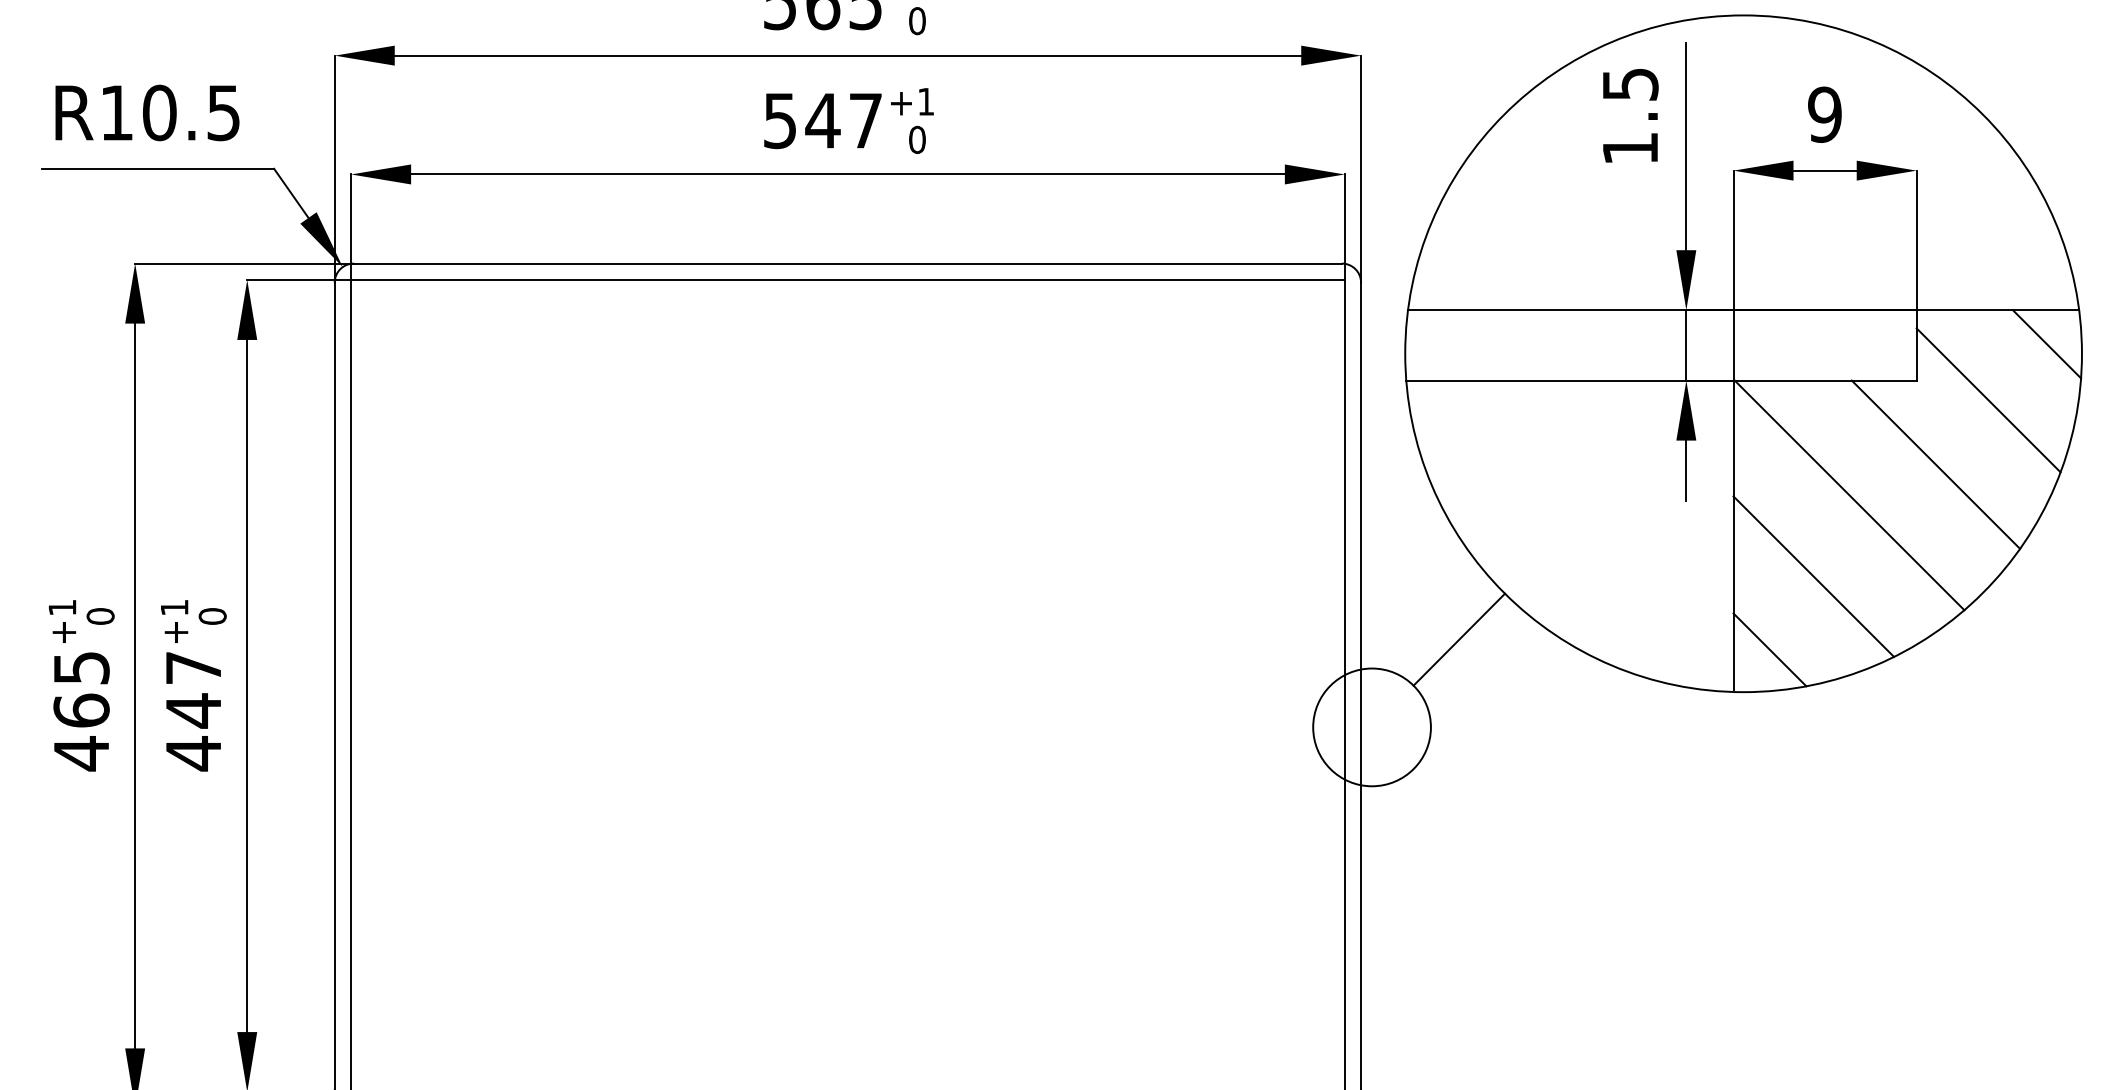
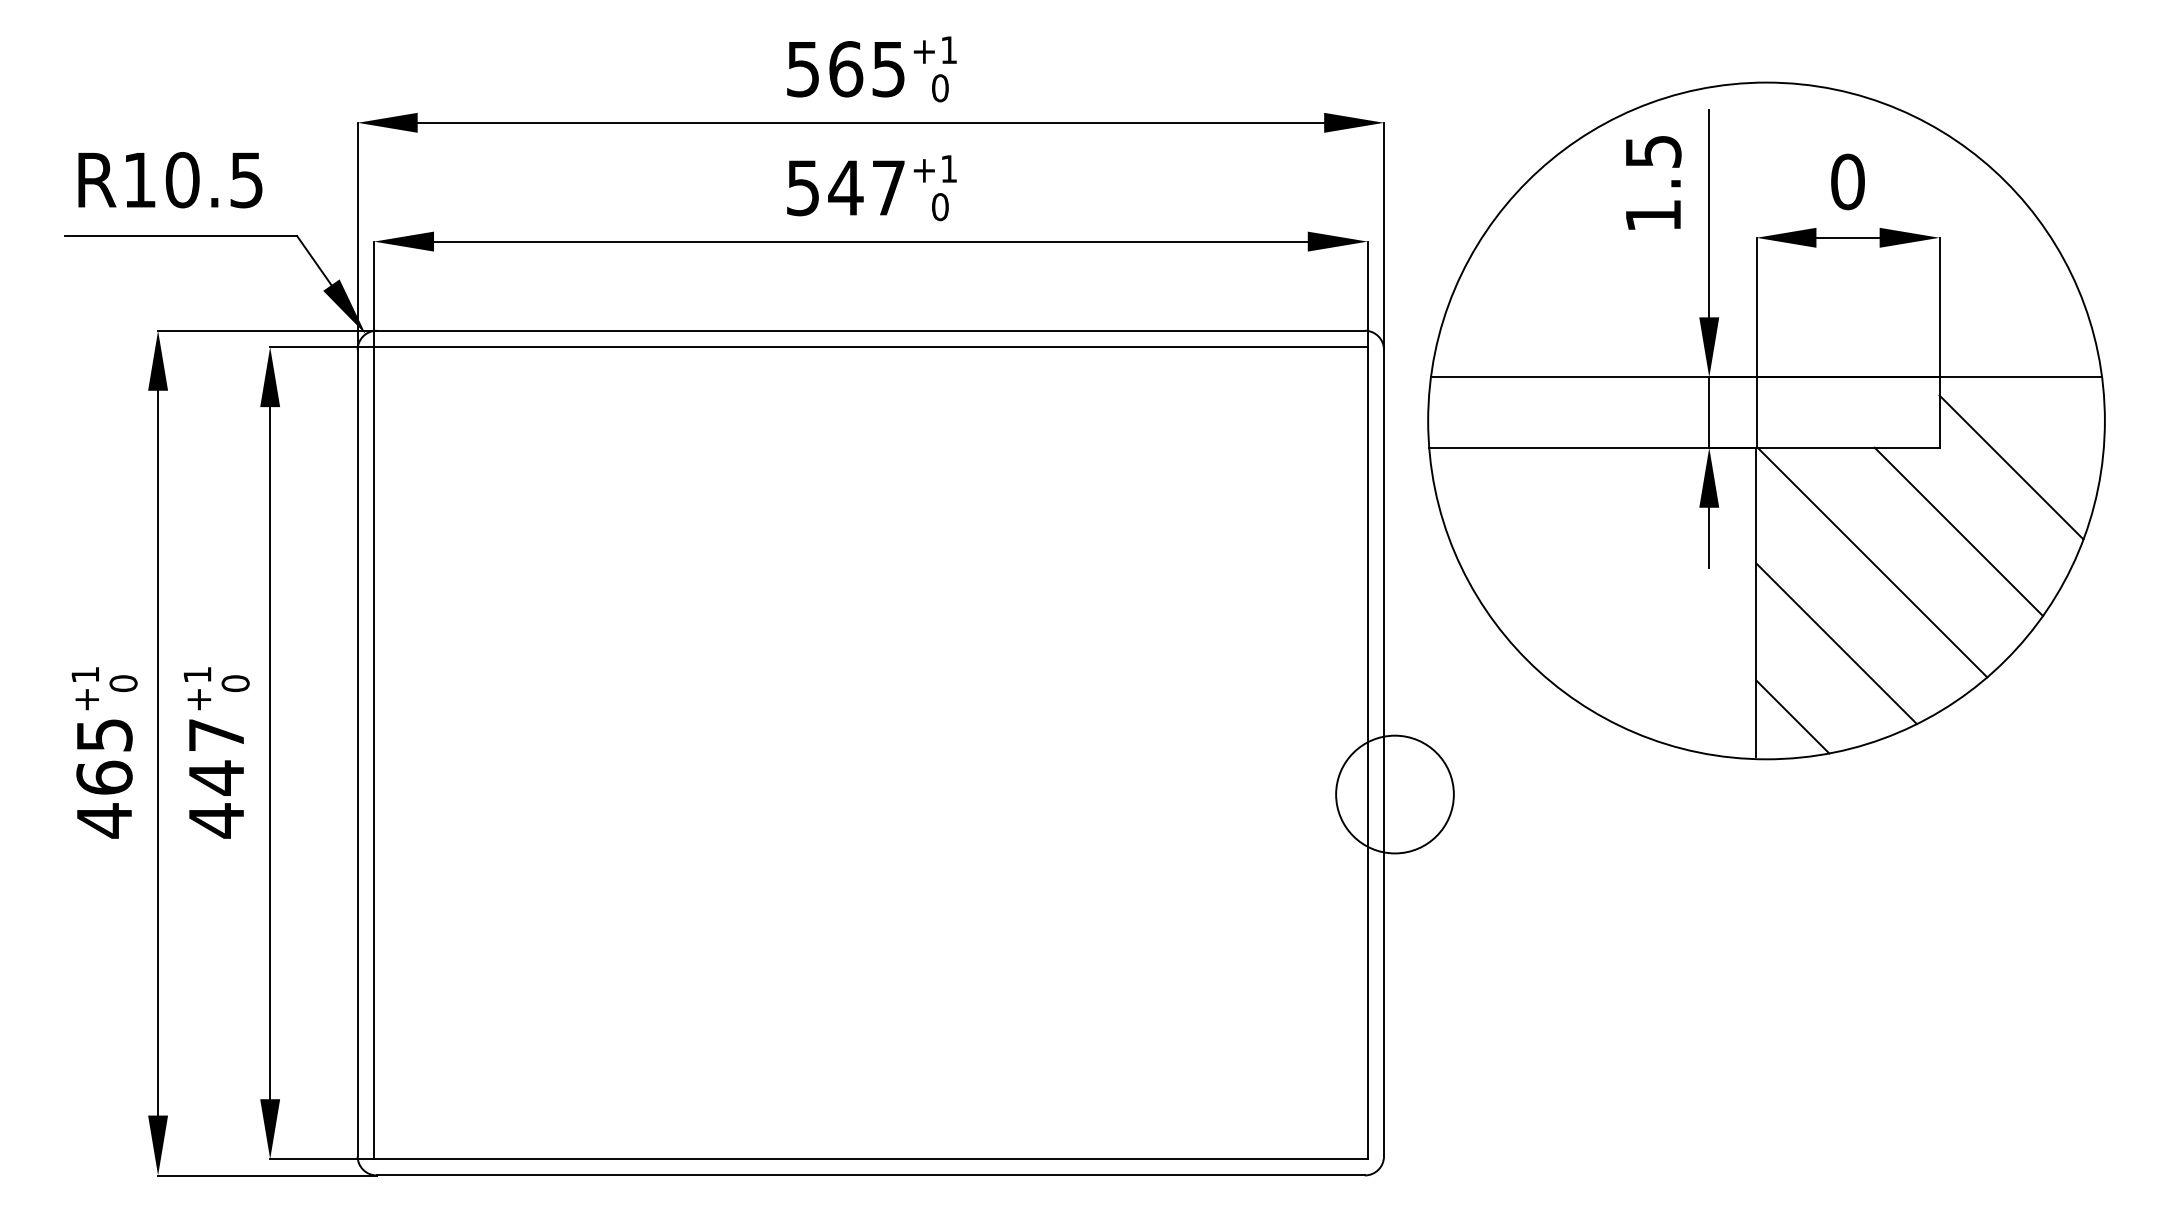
text: (1824, 114) -> (1847, 181), 9 -> 0
line: (2046, 344) -> (2069, 411), removed
line: (1458, 639) -> (1481, 706), removed

